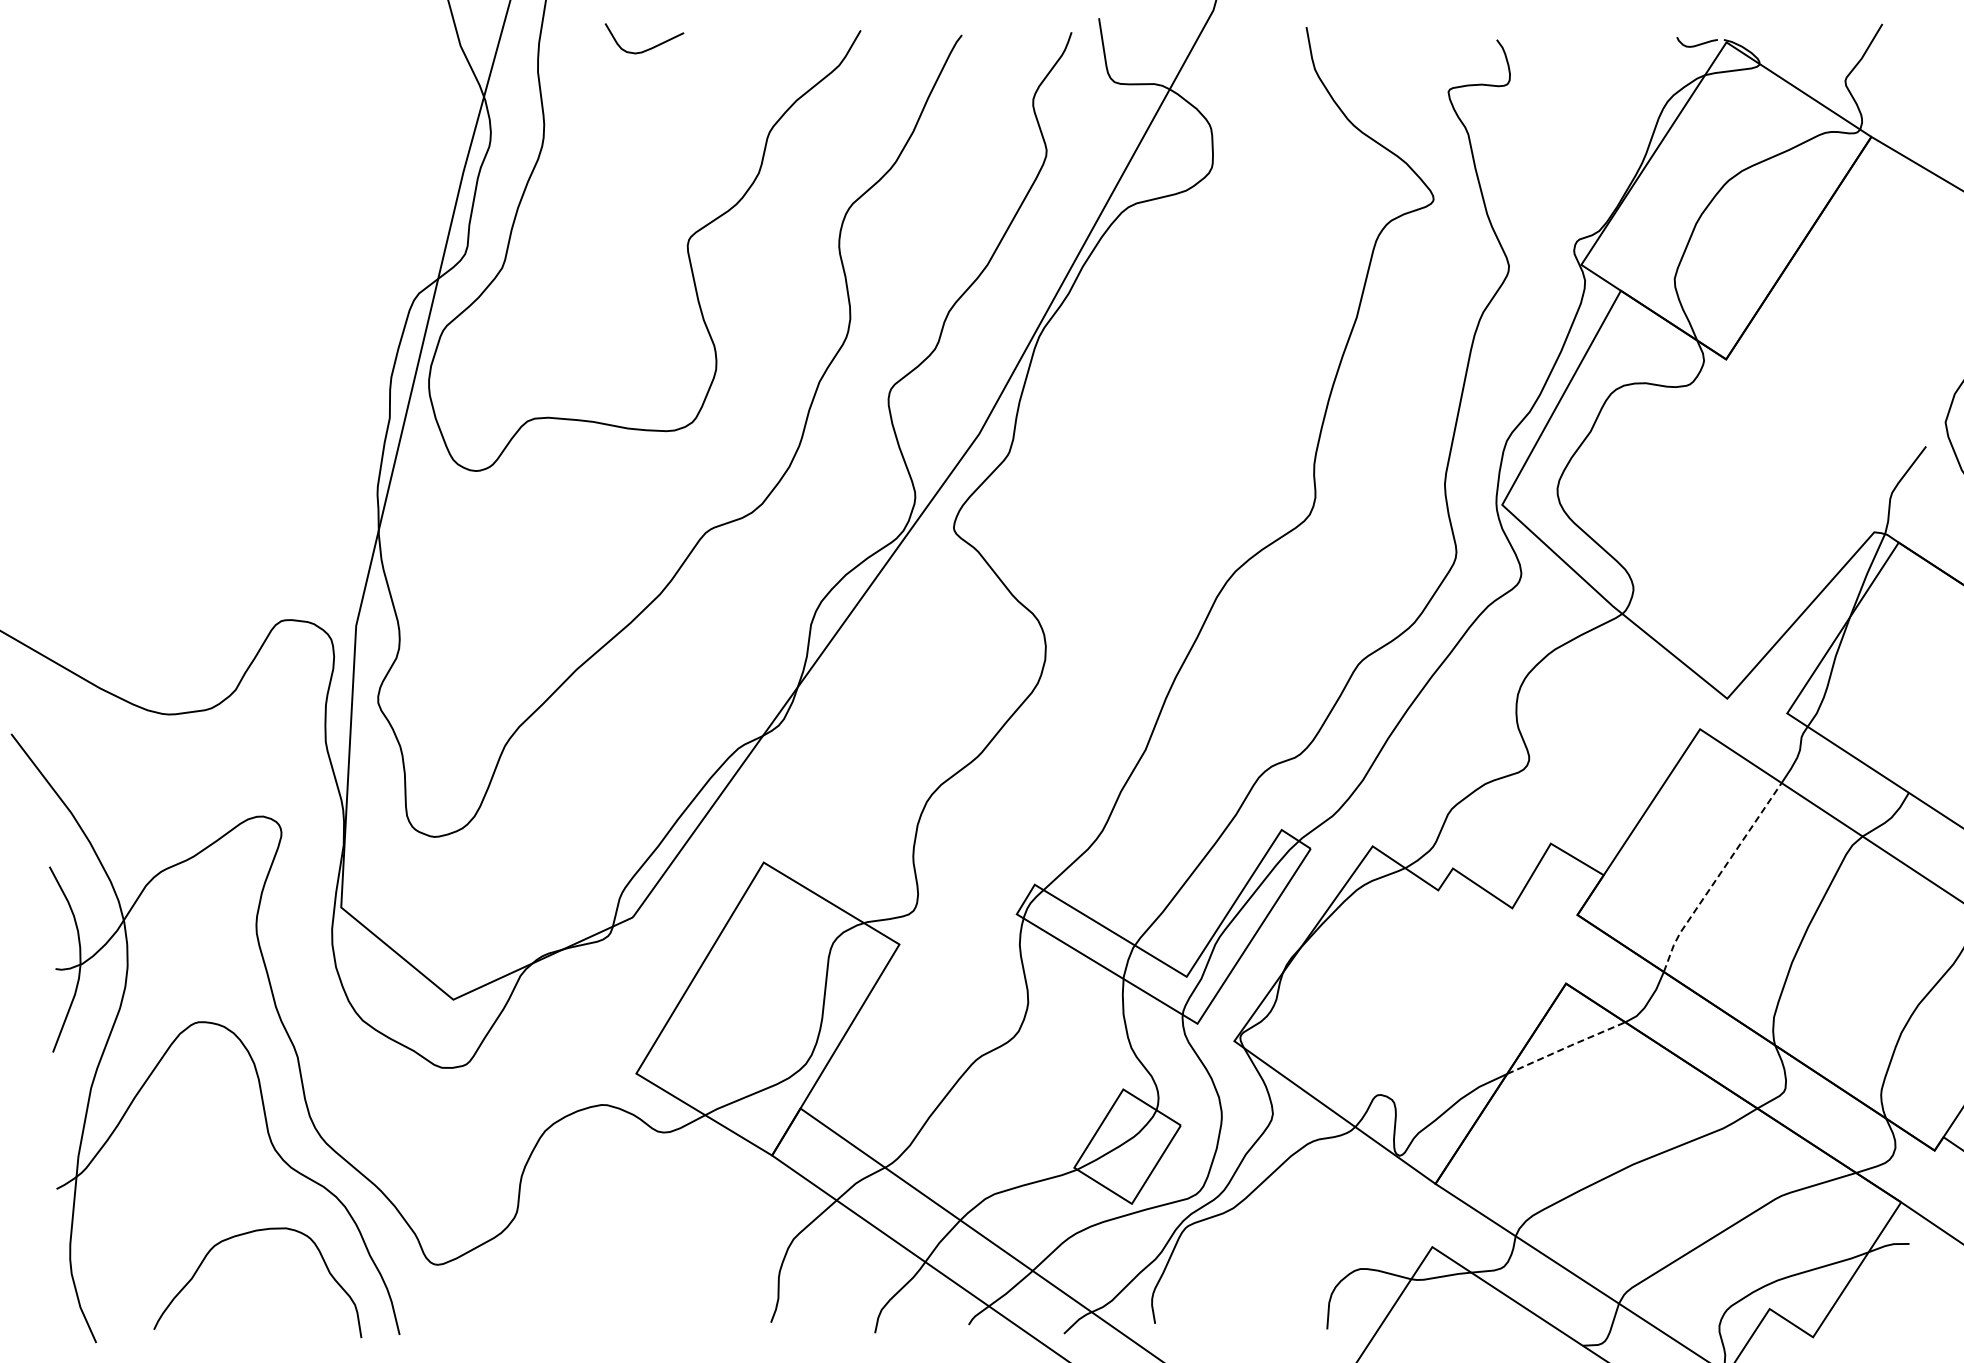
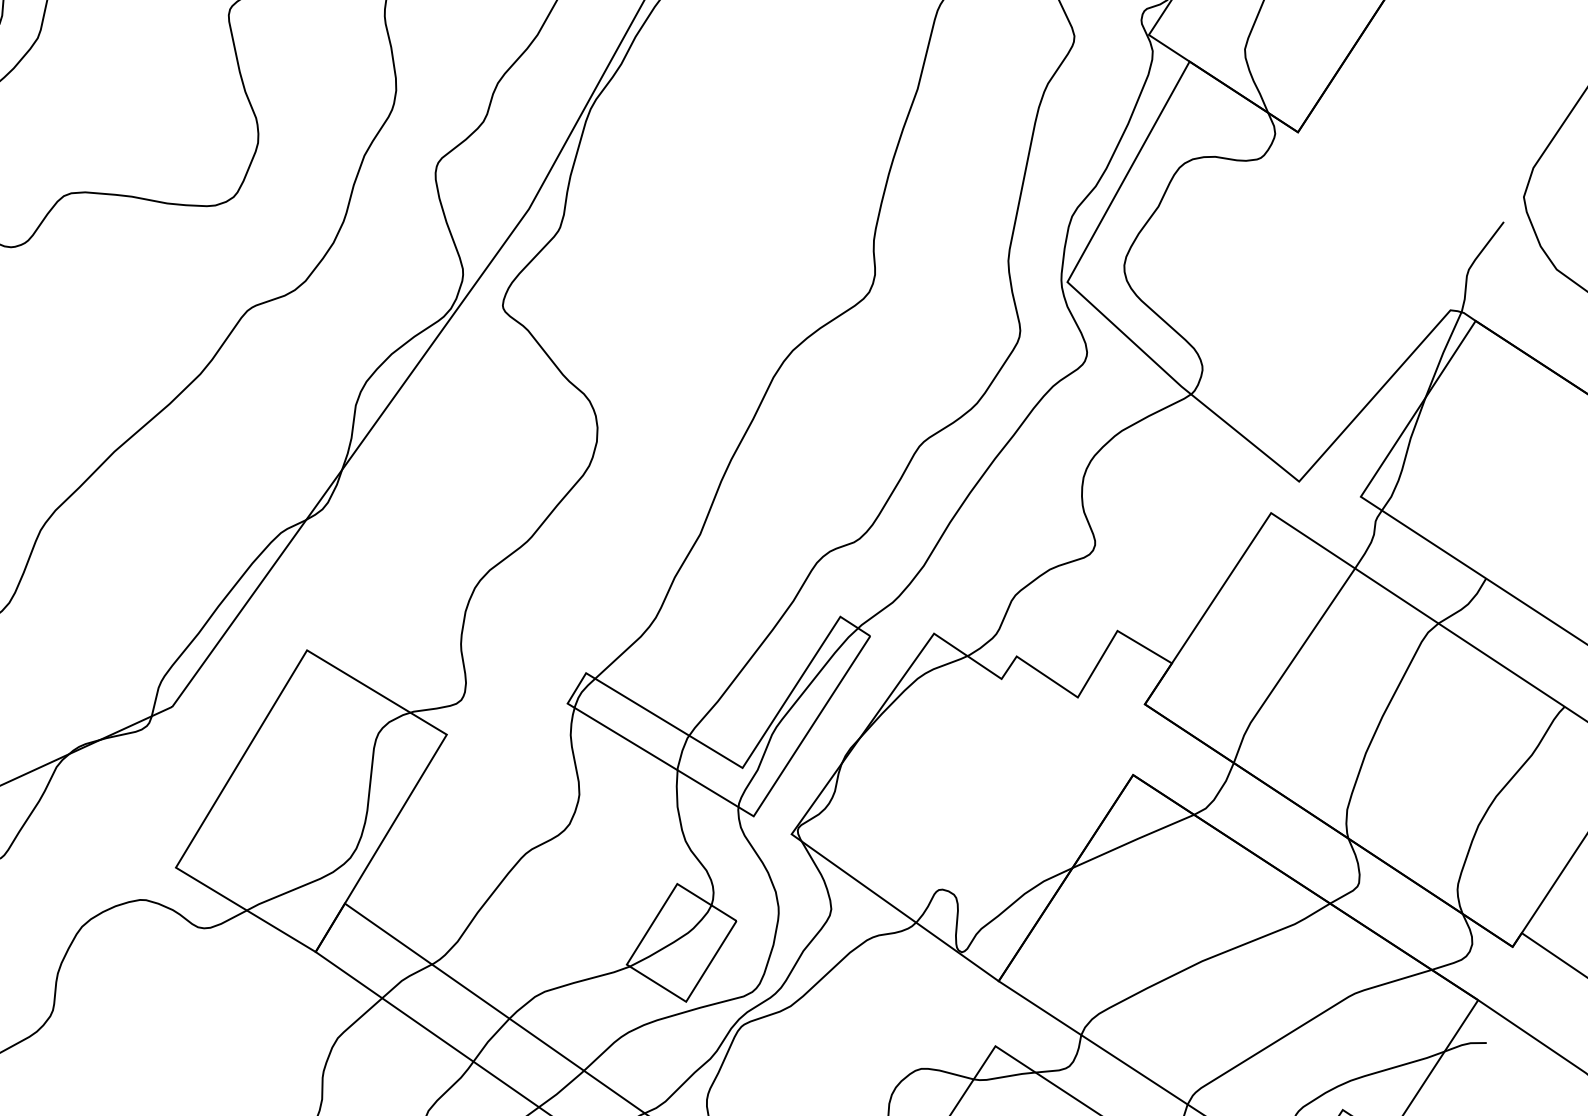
line: (1718, 876) -> (1290, 664), dashed -> solid
line: (1567, 1047) -> (1134, 840), dashed -> solid

